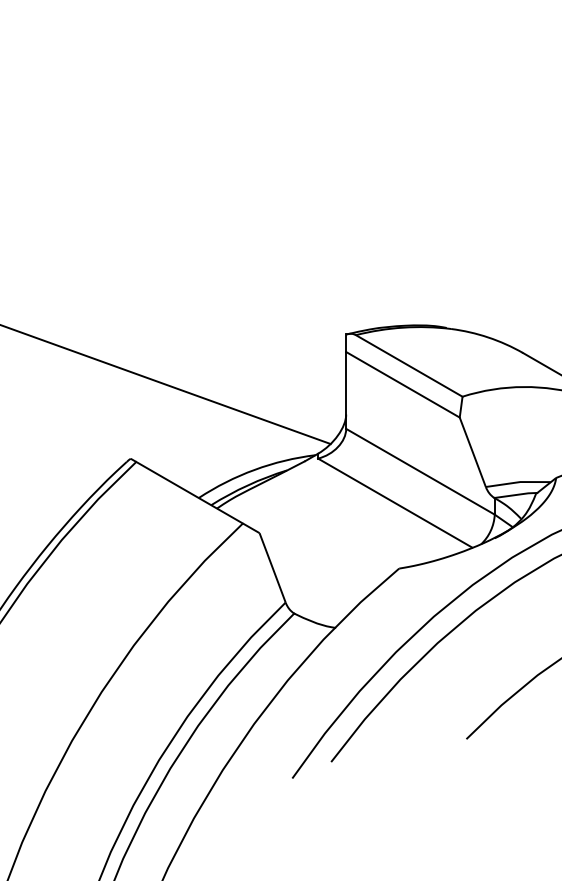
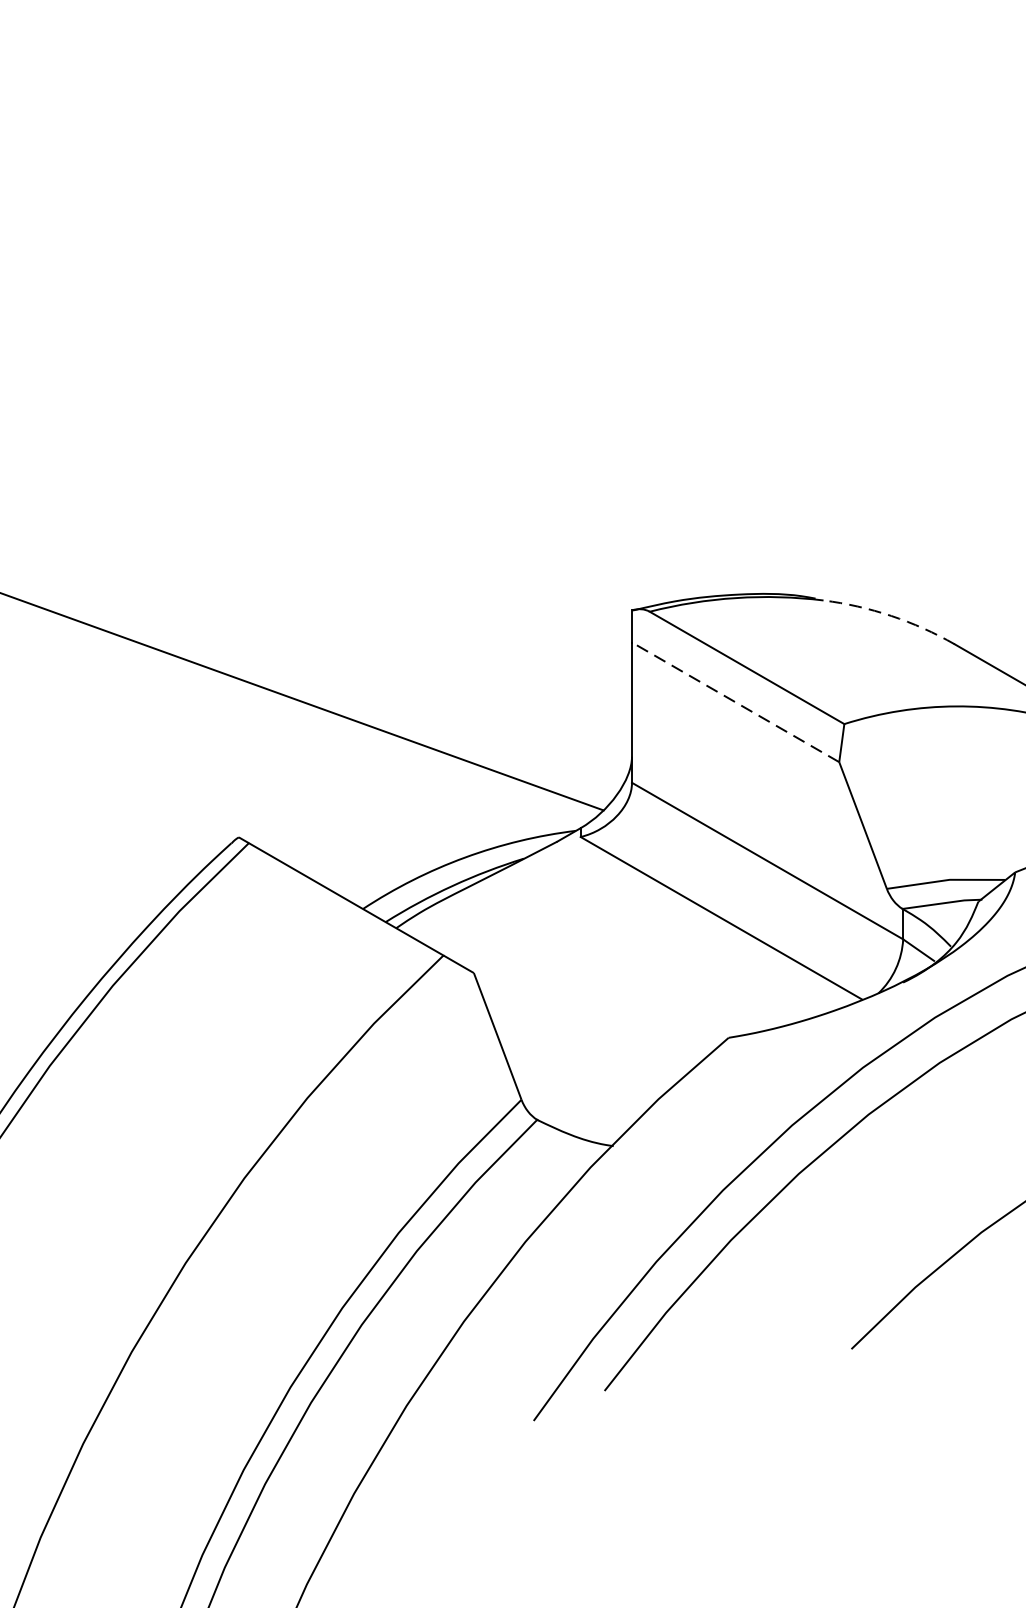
arc: (488, 337) -> (891, 616), solid -> dashed
line: (402, 384) -> (734, 701), solid -> dashed

